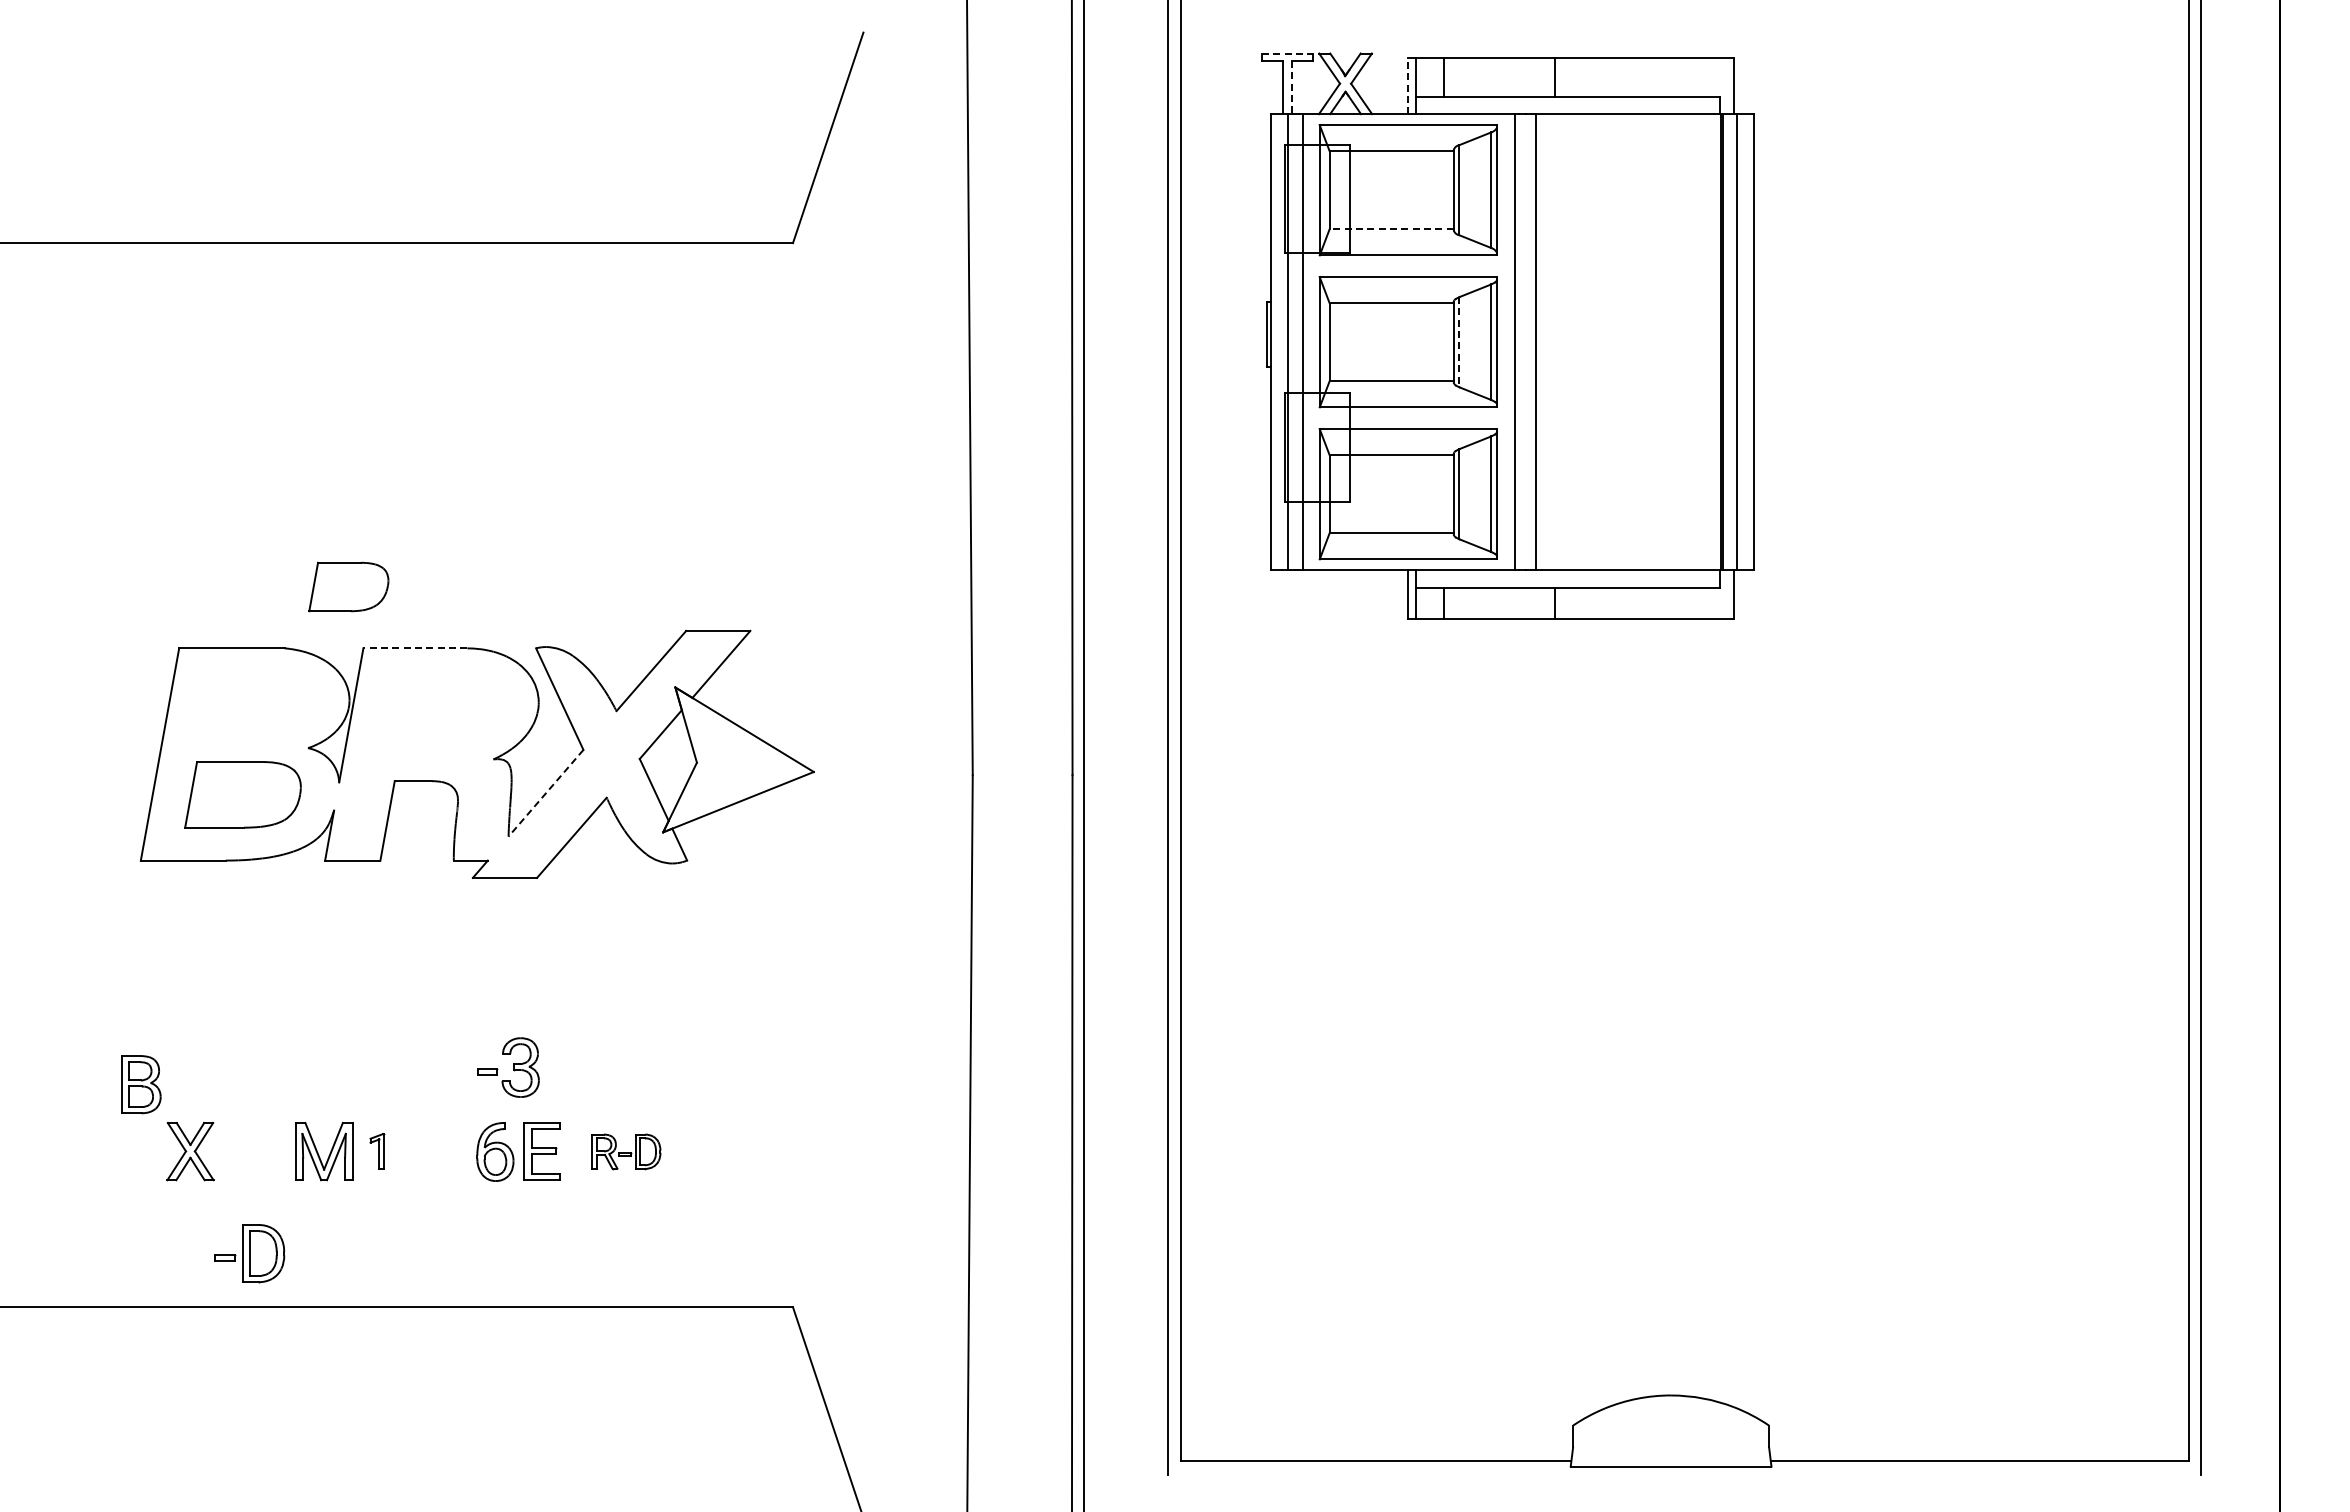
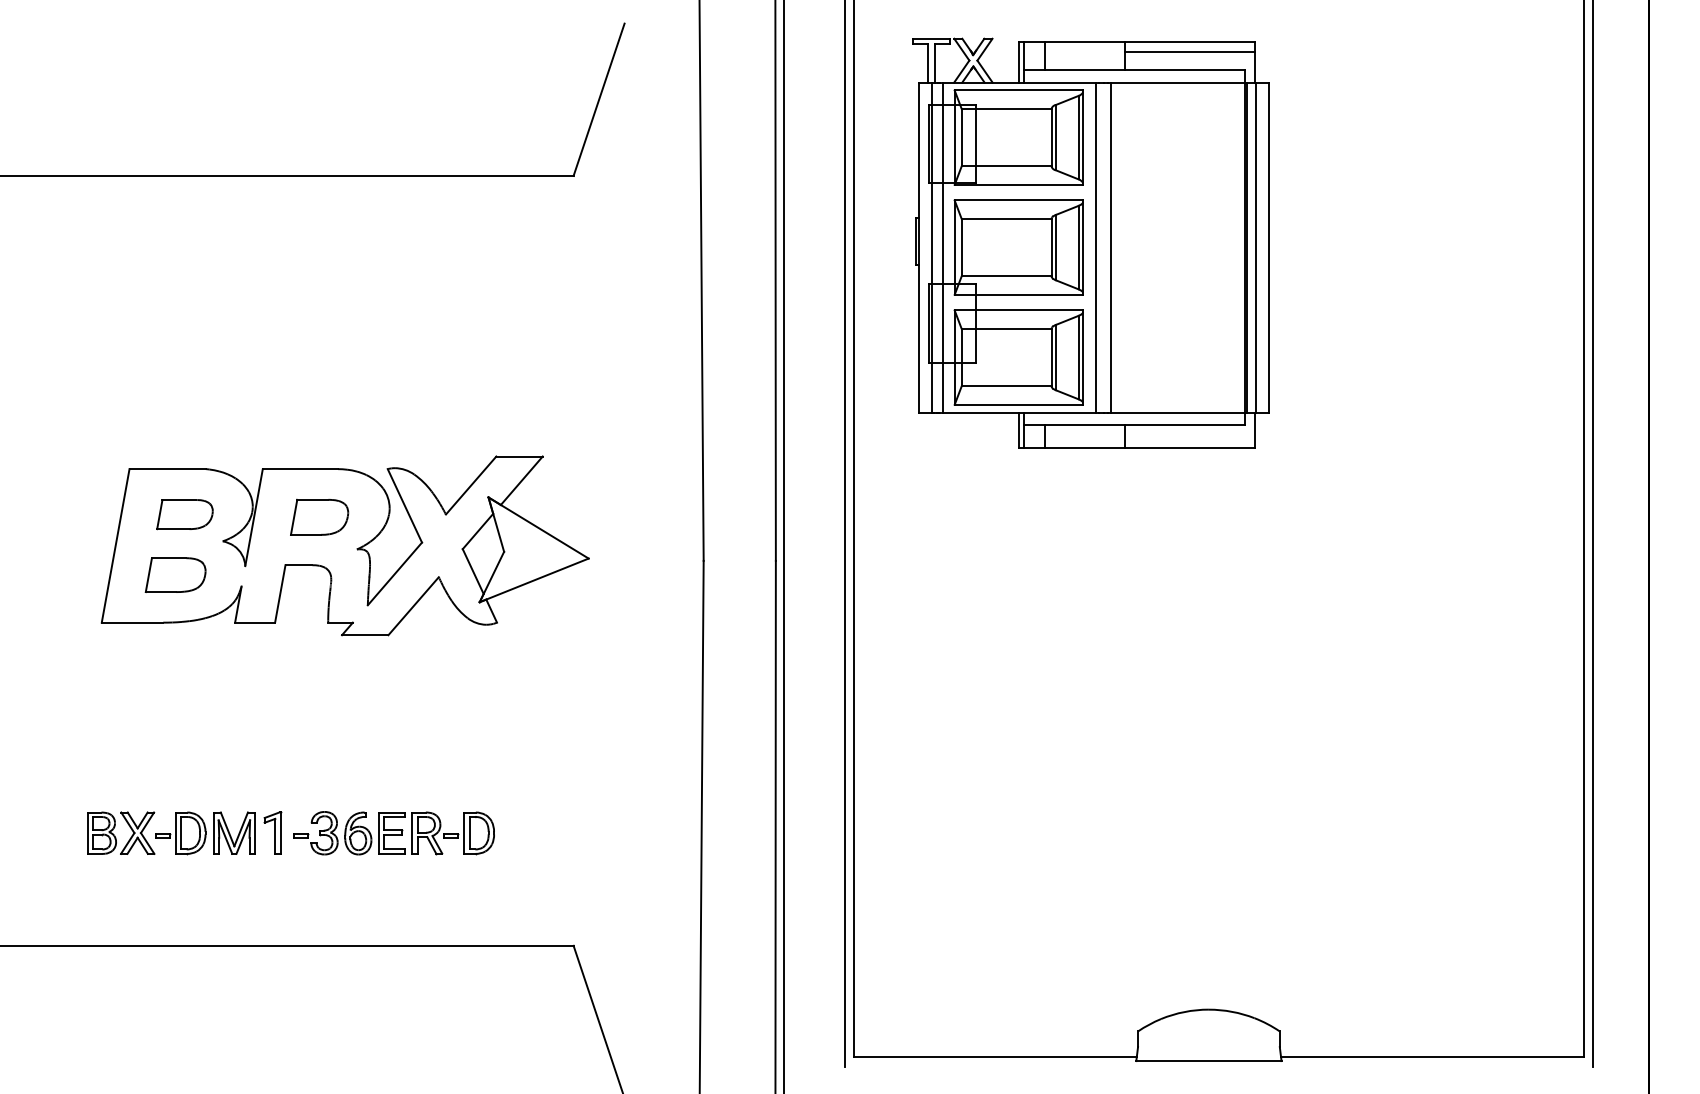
line: (1287, 53) -> (931, 38), dashed -> solid
line: (1644, 71) -> (1189, 51), added
line: (1408, 86) -> (1018, 62), dashed -> solid
line: (1292, 87) -> (935, 63), dashed -> solid
line: (1391, 229) -> (1006, 166), dashed -> solid
line: (1459, 342) -> (1055, 247), dashed -> solid
part: (348, 586) -> (319, 516), moved
line: (415, 648) -> (300, 469), dashed -> solid
part: (255, 711) -> (184, 514), added
line: (545, 793) -> (394, 574), dashed -> solid
part: (242, 794) -> (175, 574), size x0.71
part: (508, 1067) -> (315, 833), moved
part: (141, 1084) -> (102, 833), moved
part: (377, 1150) -> (273, 832), size x1.67
part: (626, 1151) -> (453, 833), size x1.67
part: (249, 1253) -> (180, 833), moved

